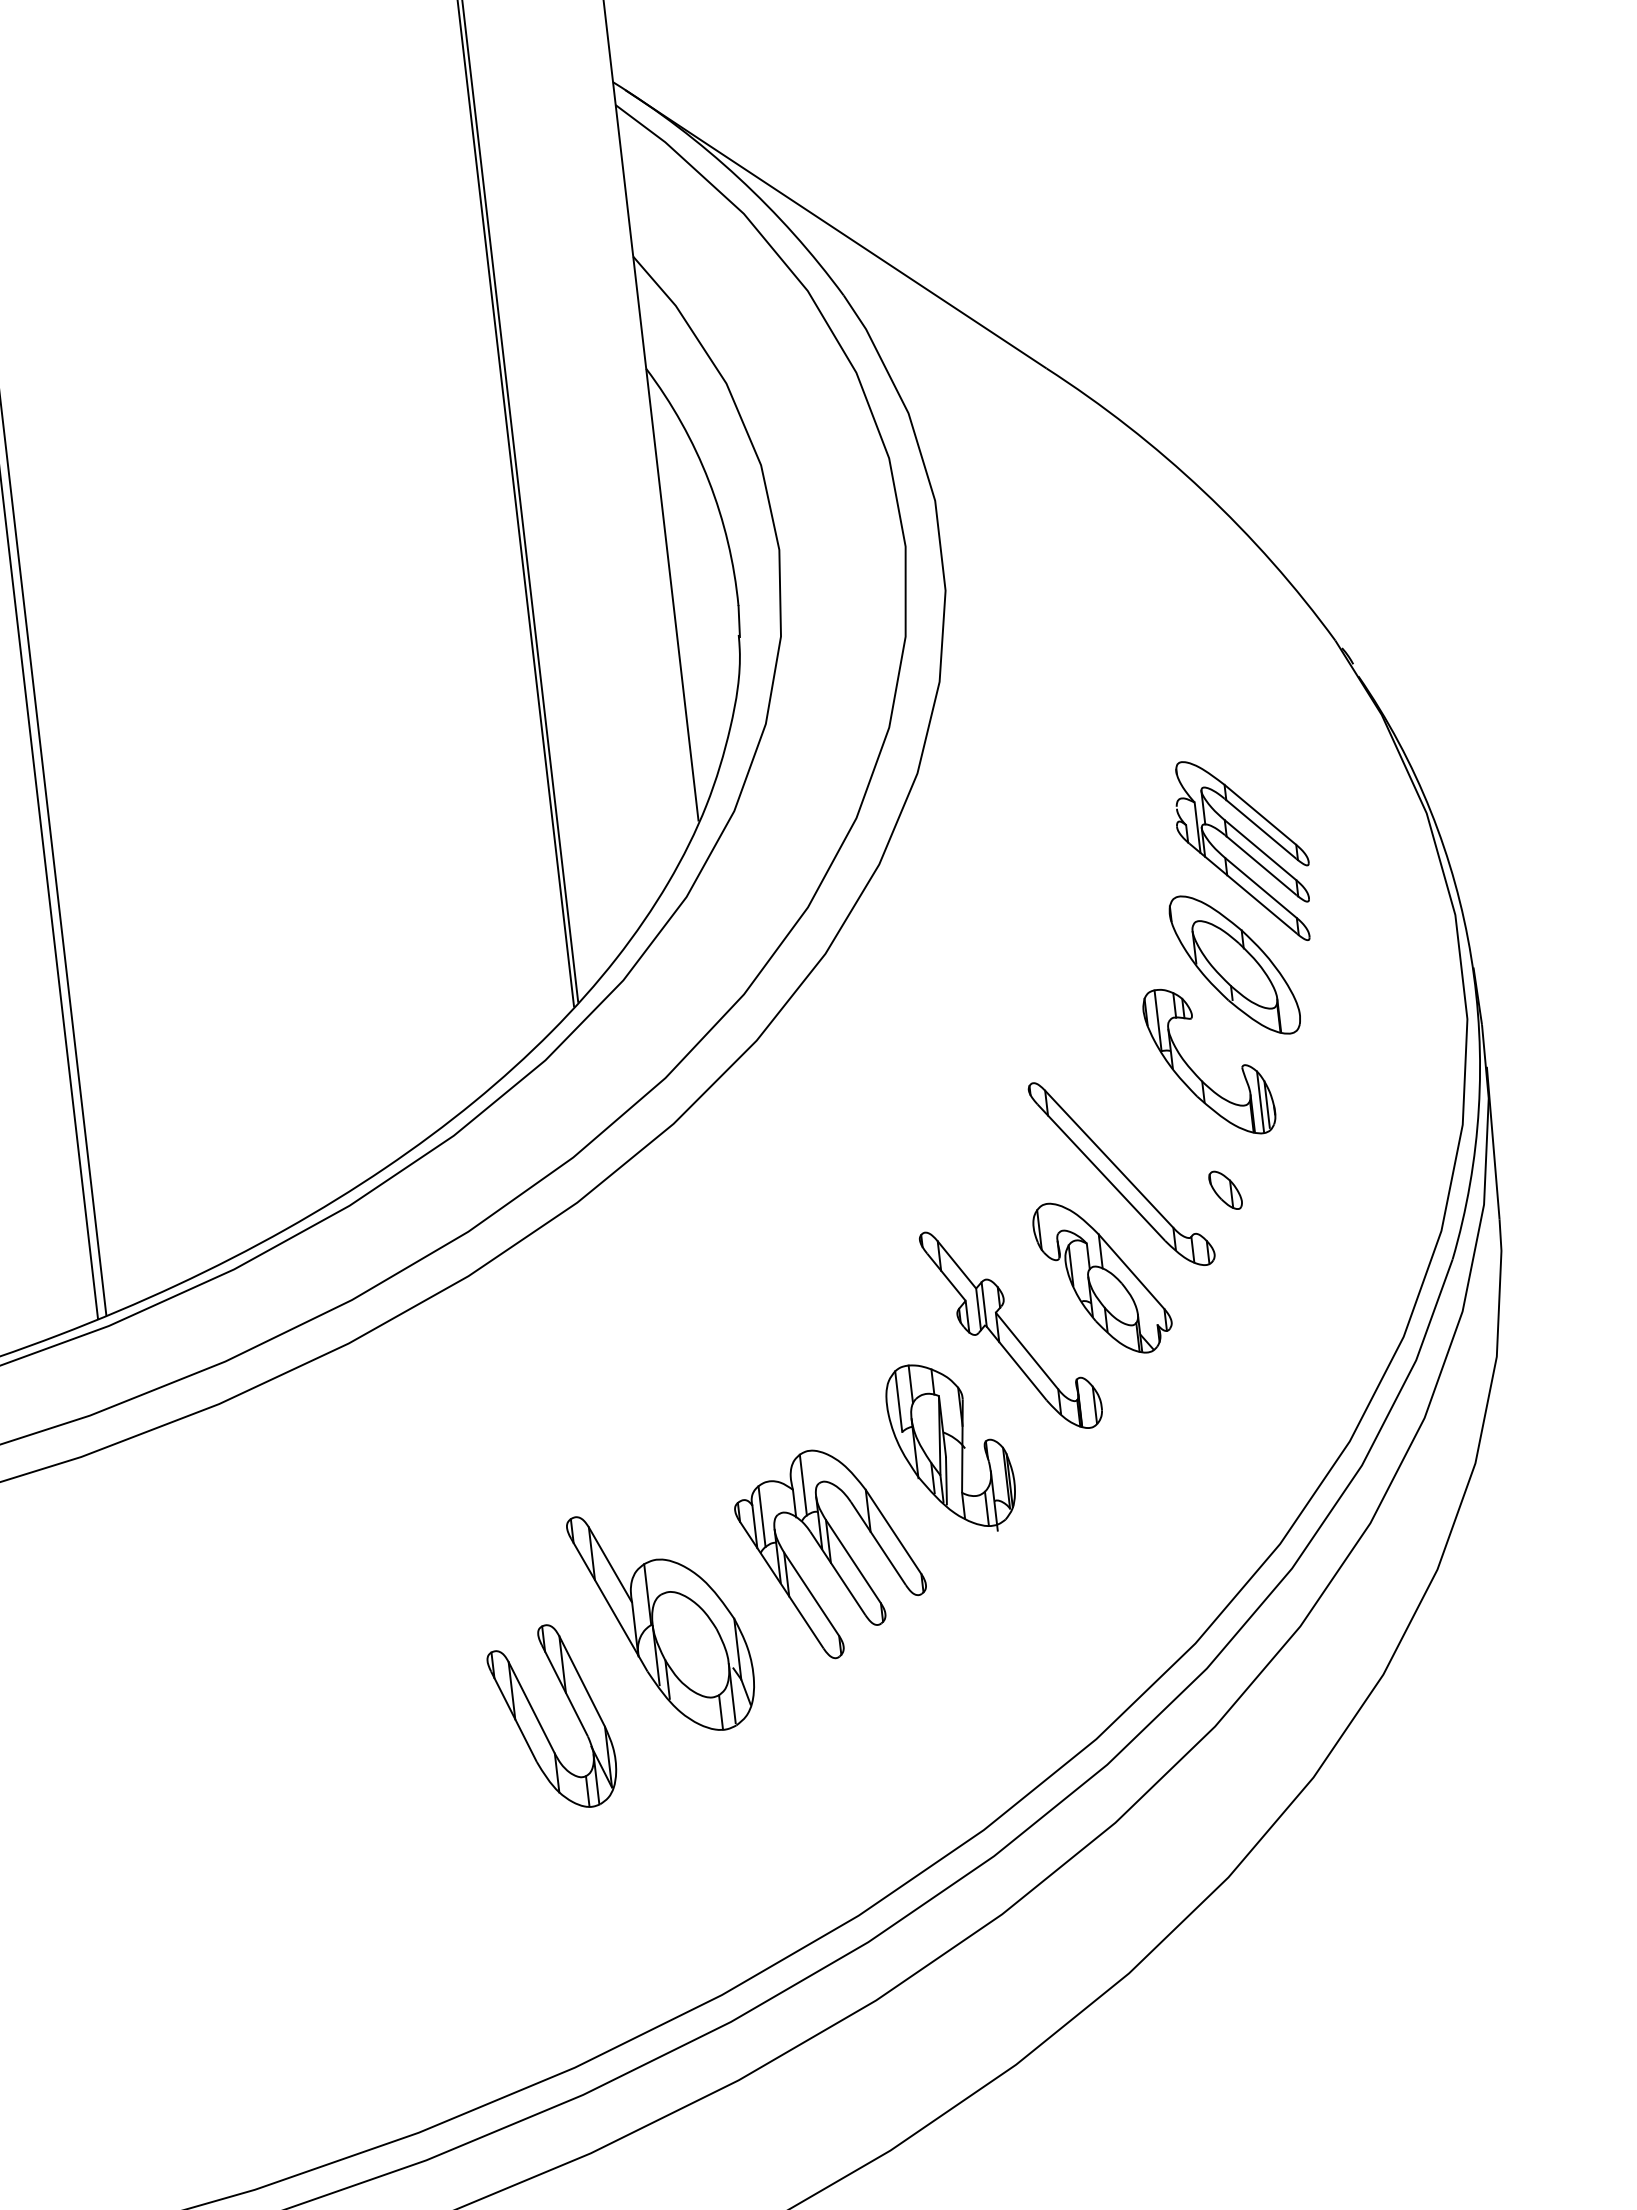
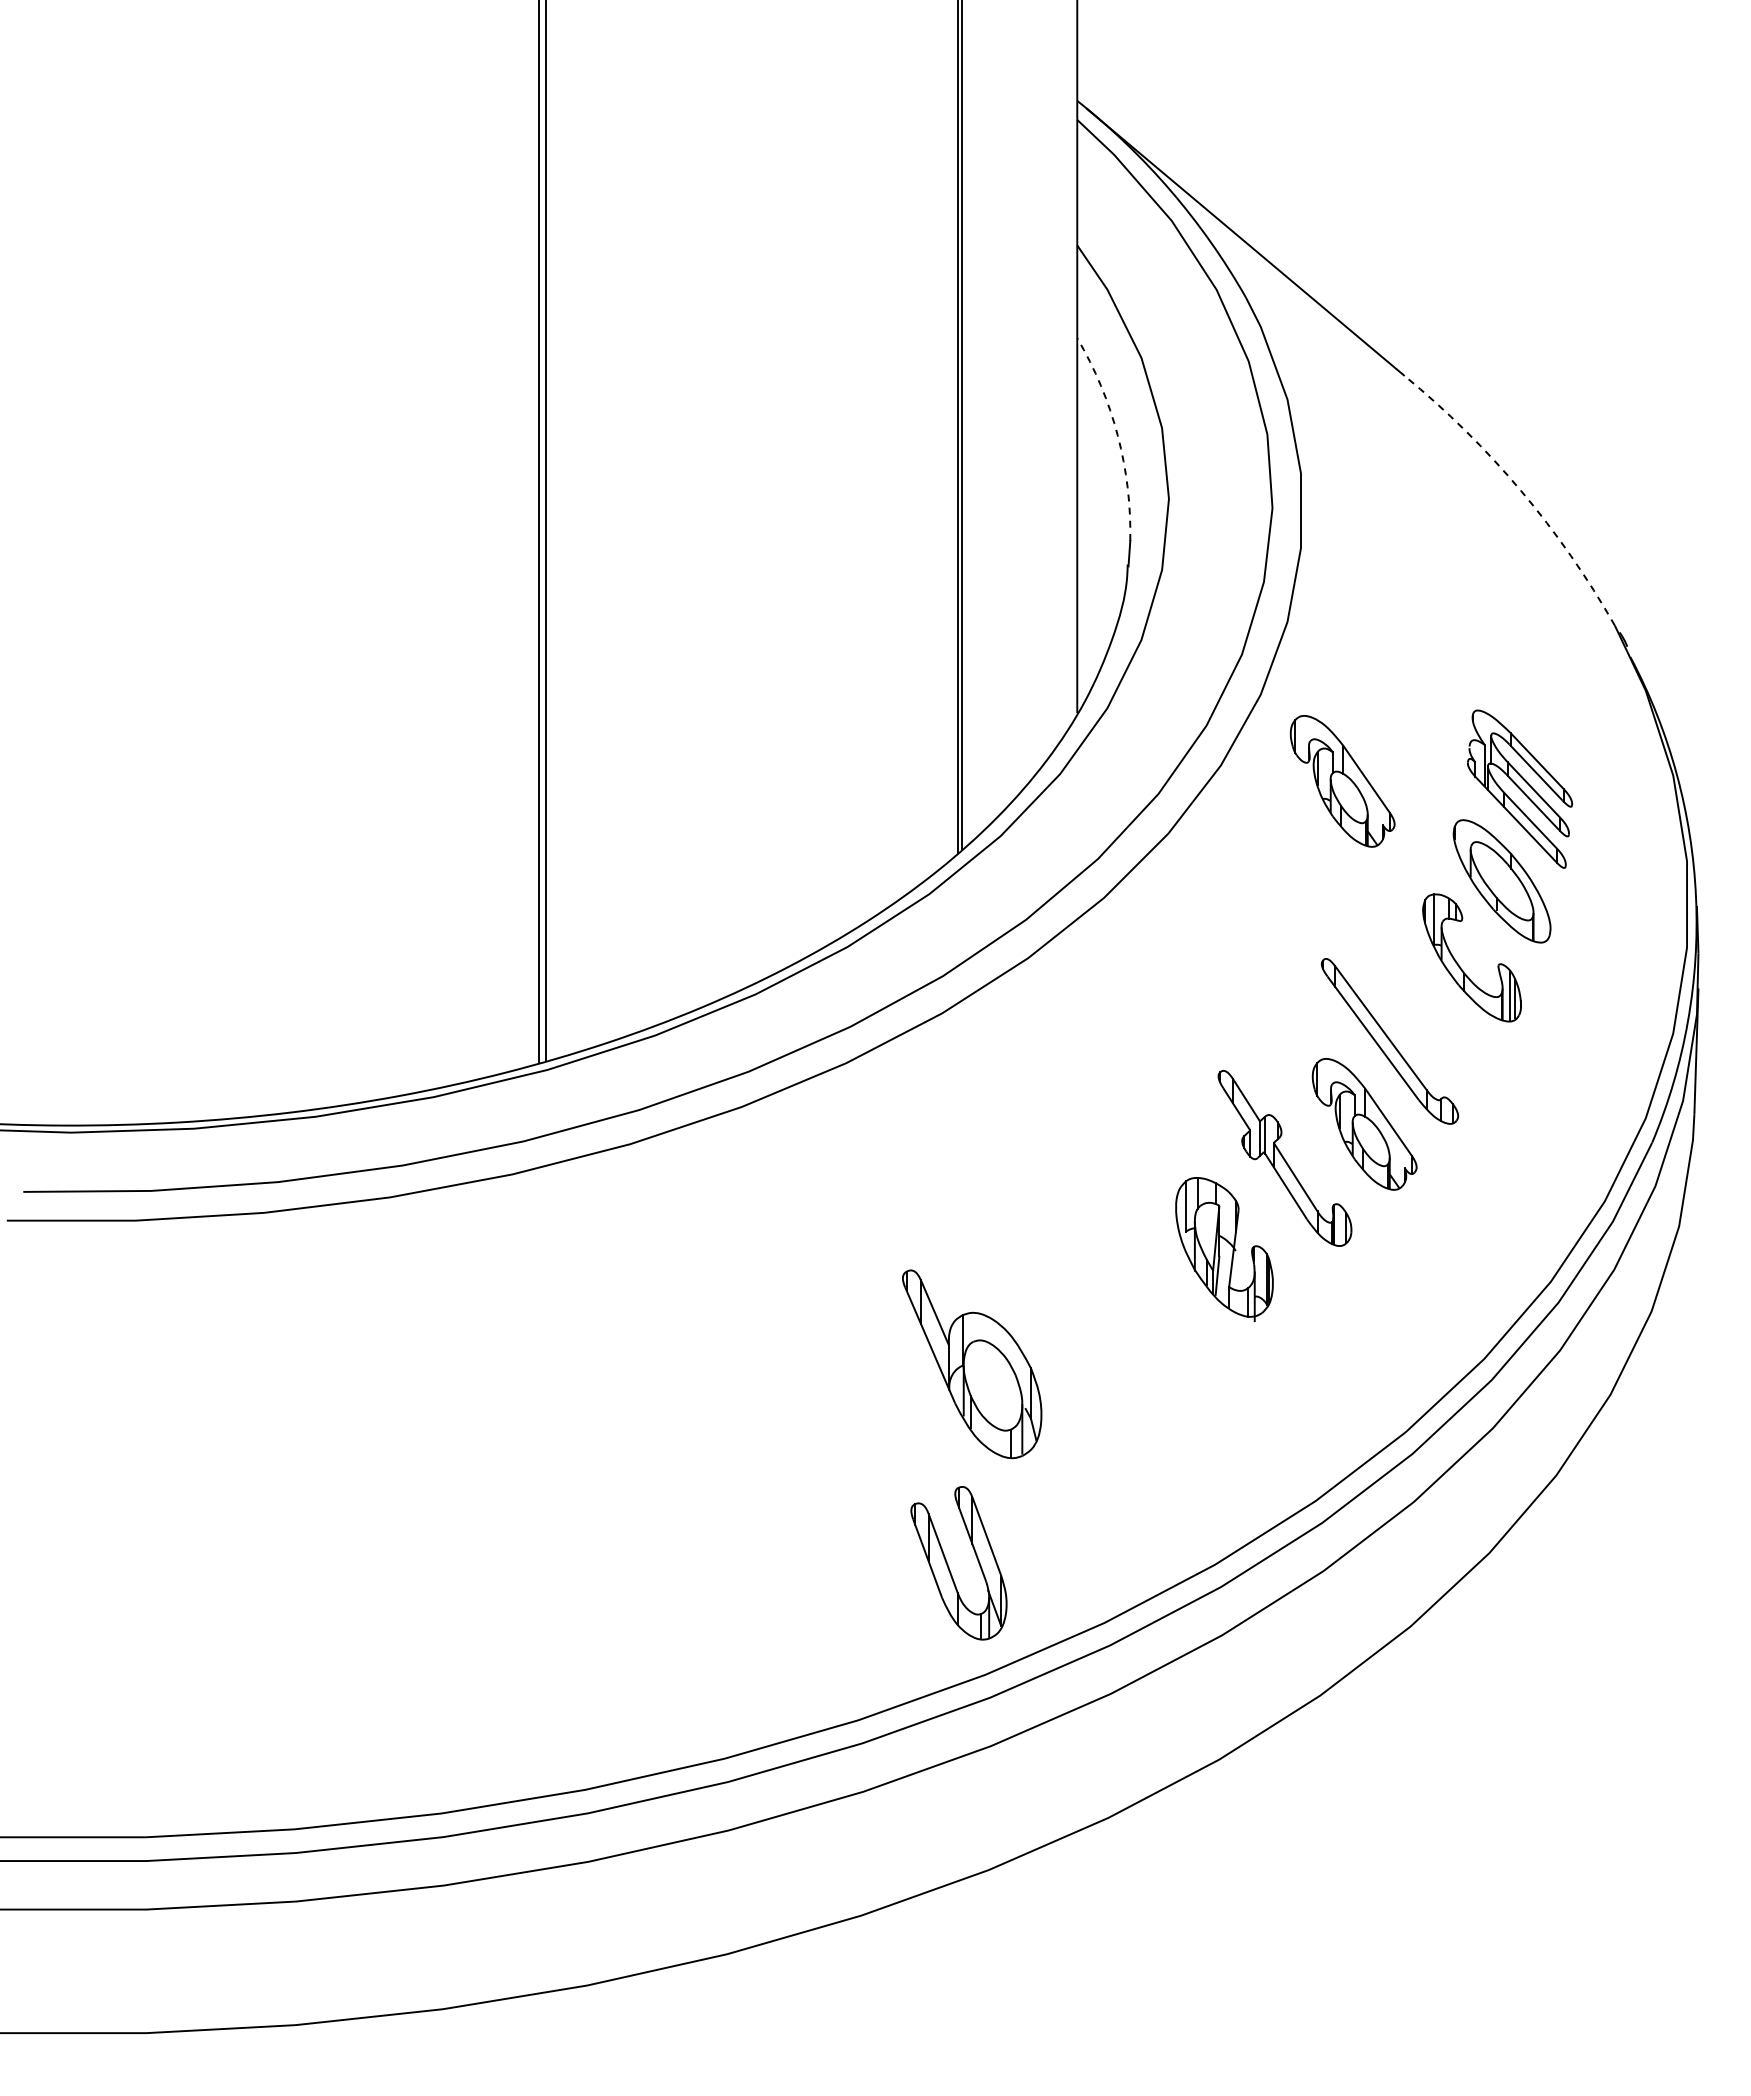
arc: (708, 480) -> (1117, 435), solid -> dashed
arc: (1203, 491) -> (1521, 491), solid -> dashed
part: (1028, 866) -> (1342, 781), added
part: (1225, 1190) -> (1473, 1064), removed
part: (831, 1553) -> (1116, 1324), removed
part: (541, 1724) -> (949, 1567), moved

